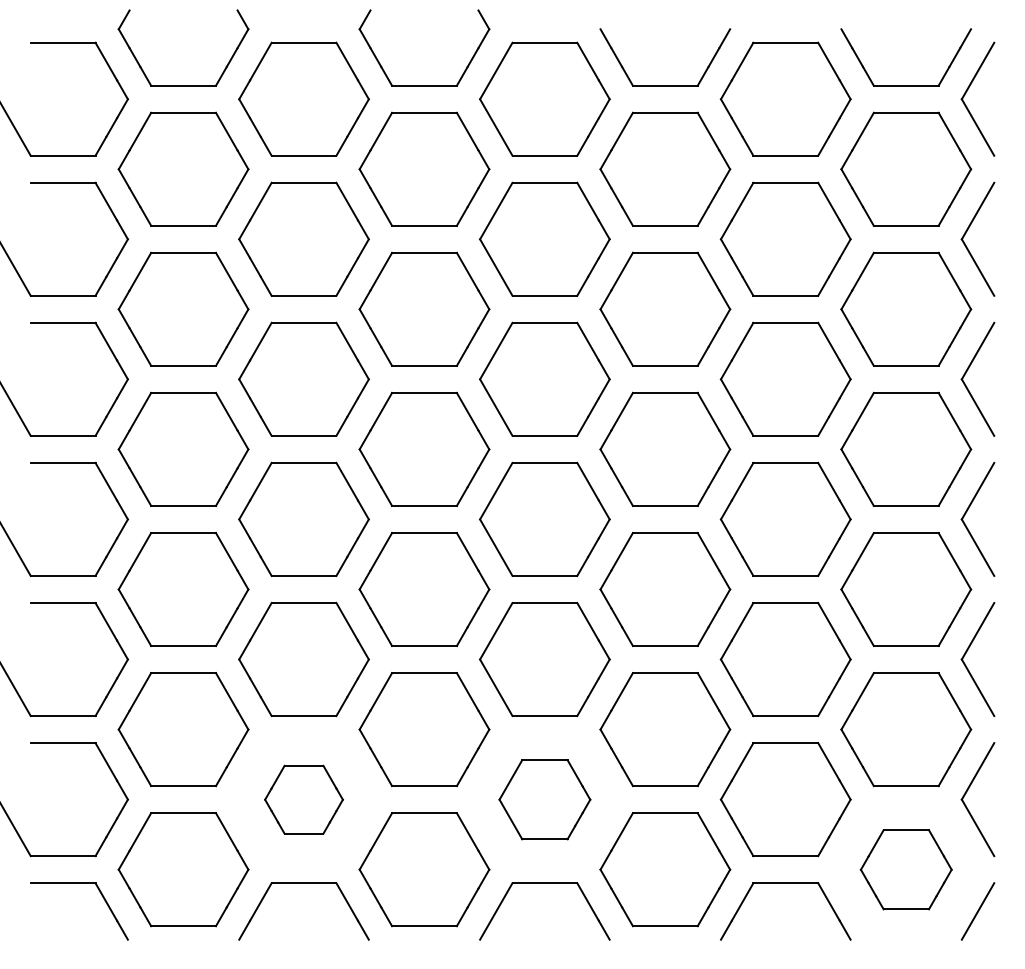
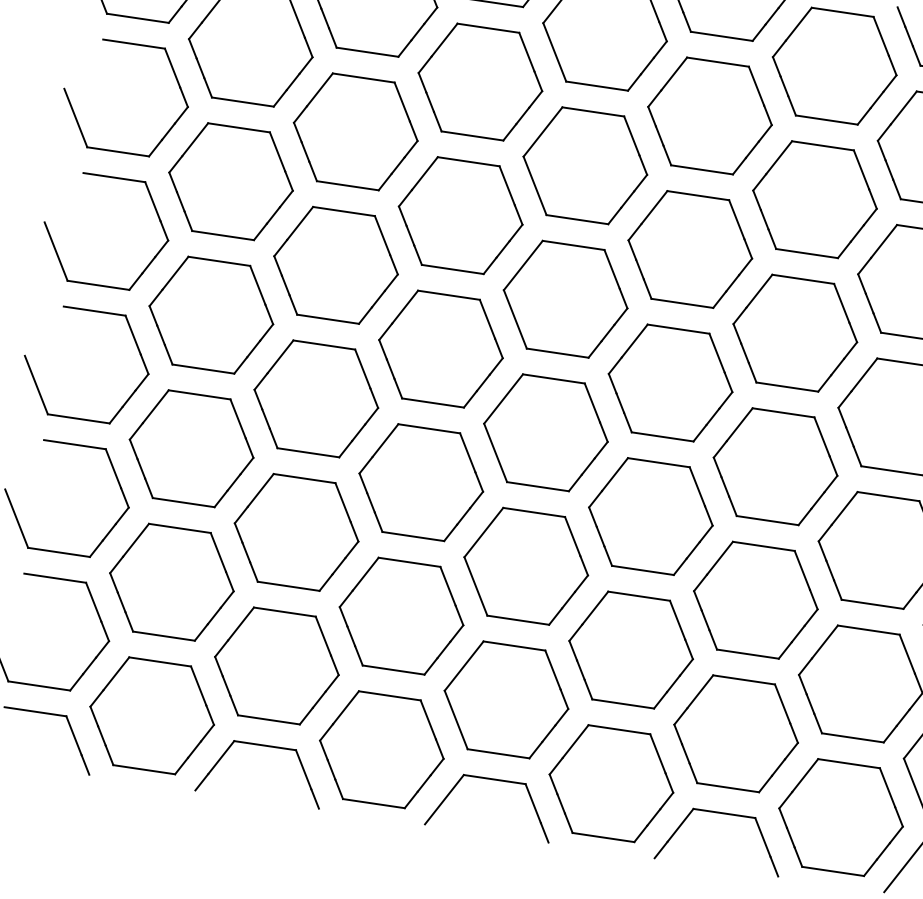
part: (303, 799) -> (276, 665), size x1.67
part: (544, 799) -> (506, 699), size x1.43
part: (906, 869) -> (841, 817), size x1.43

